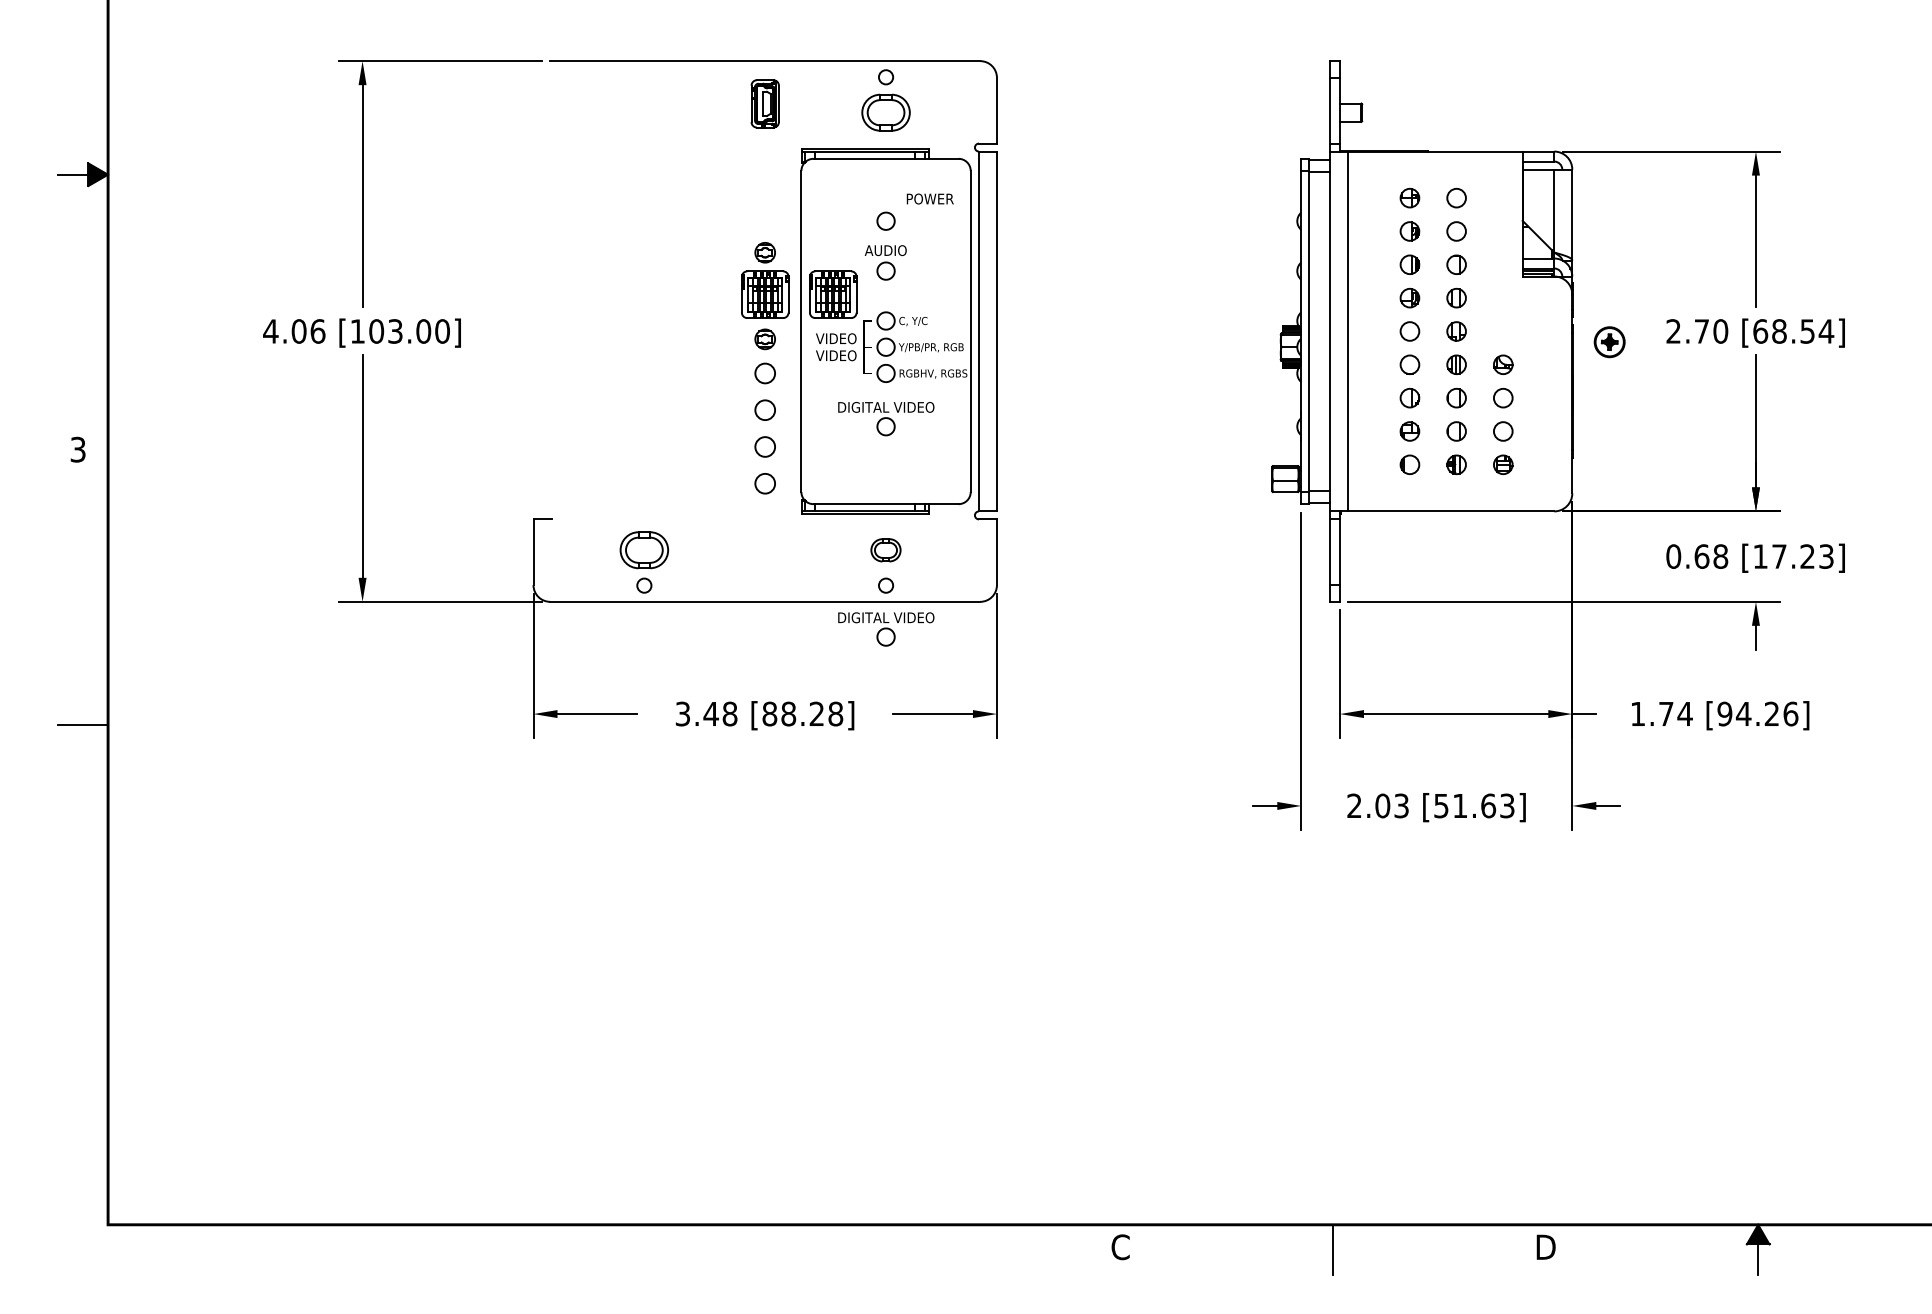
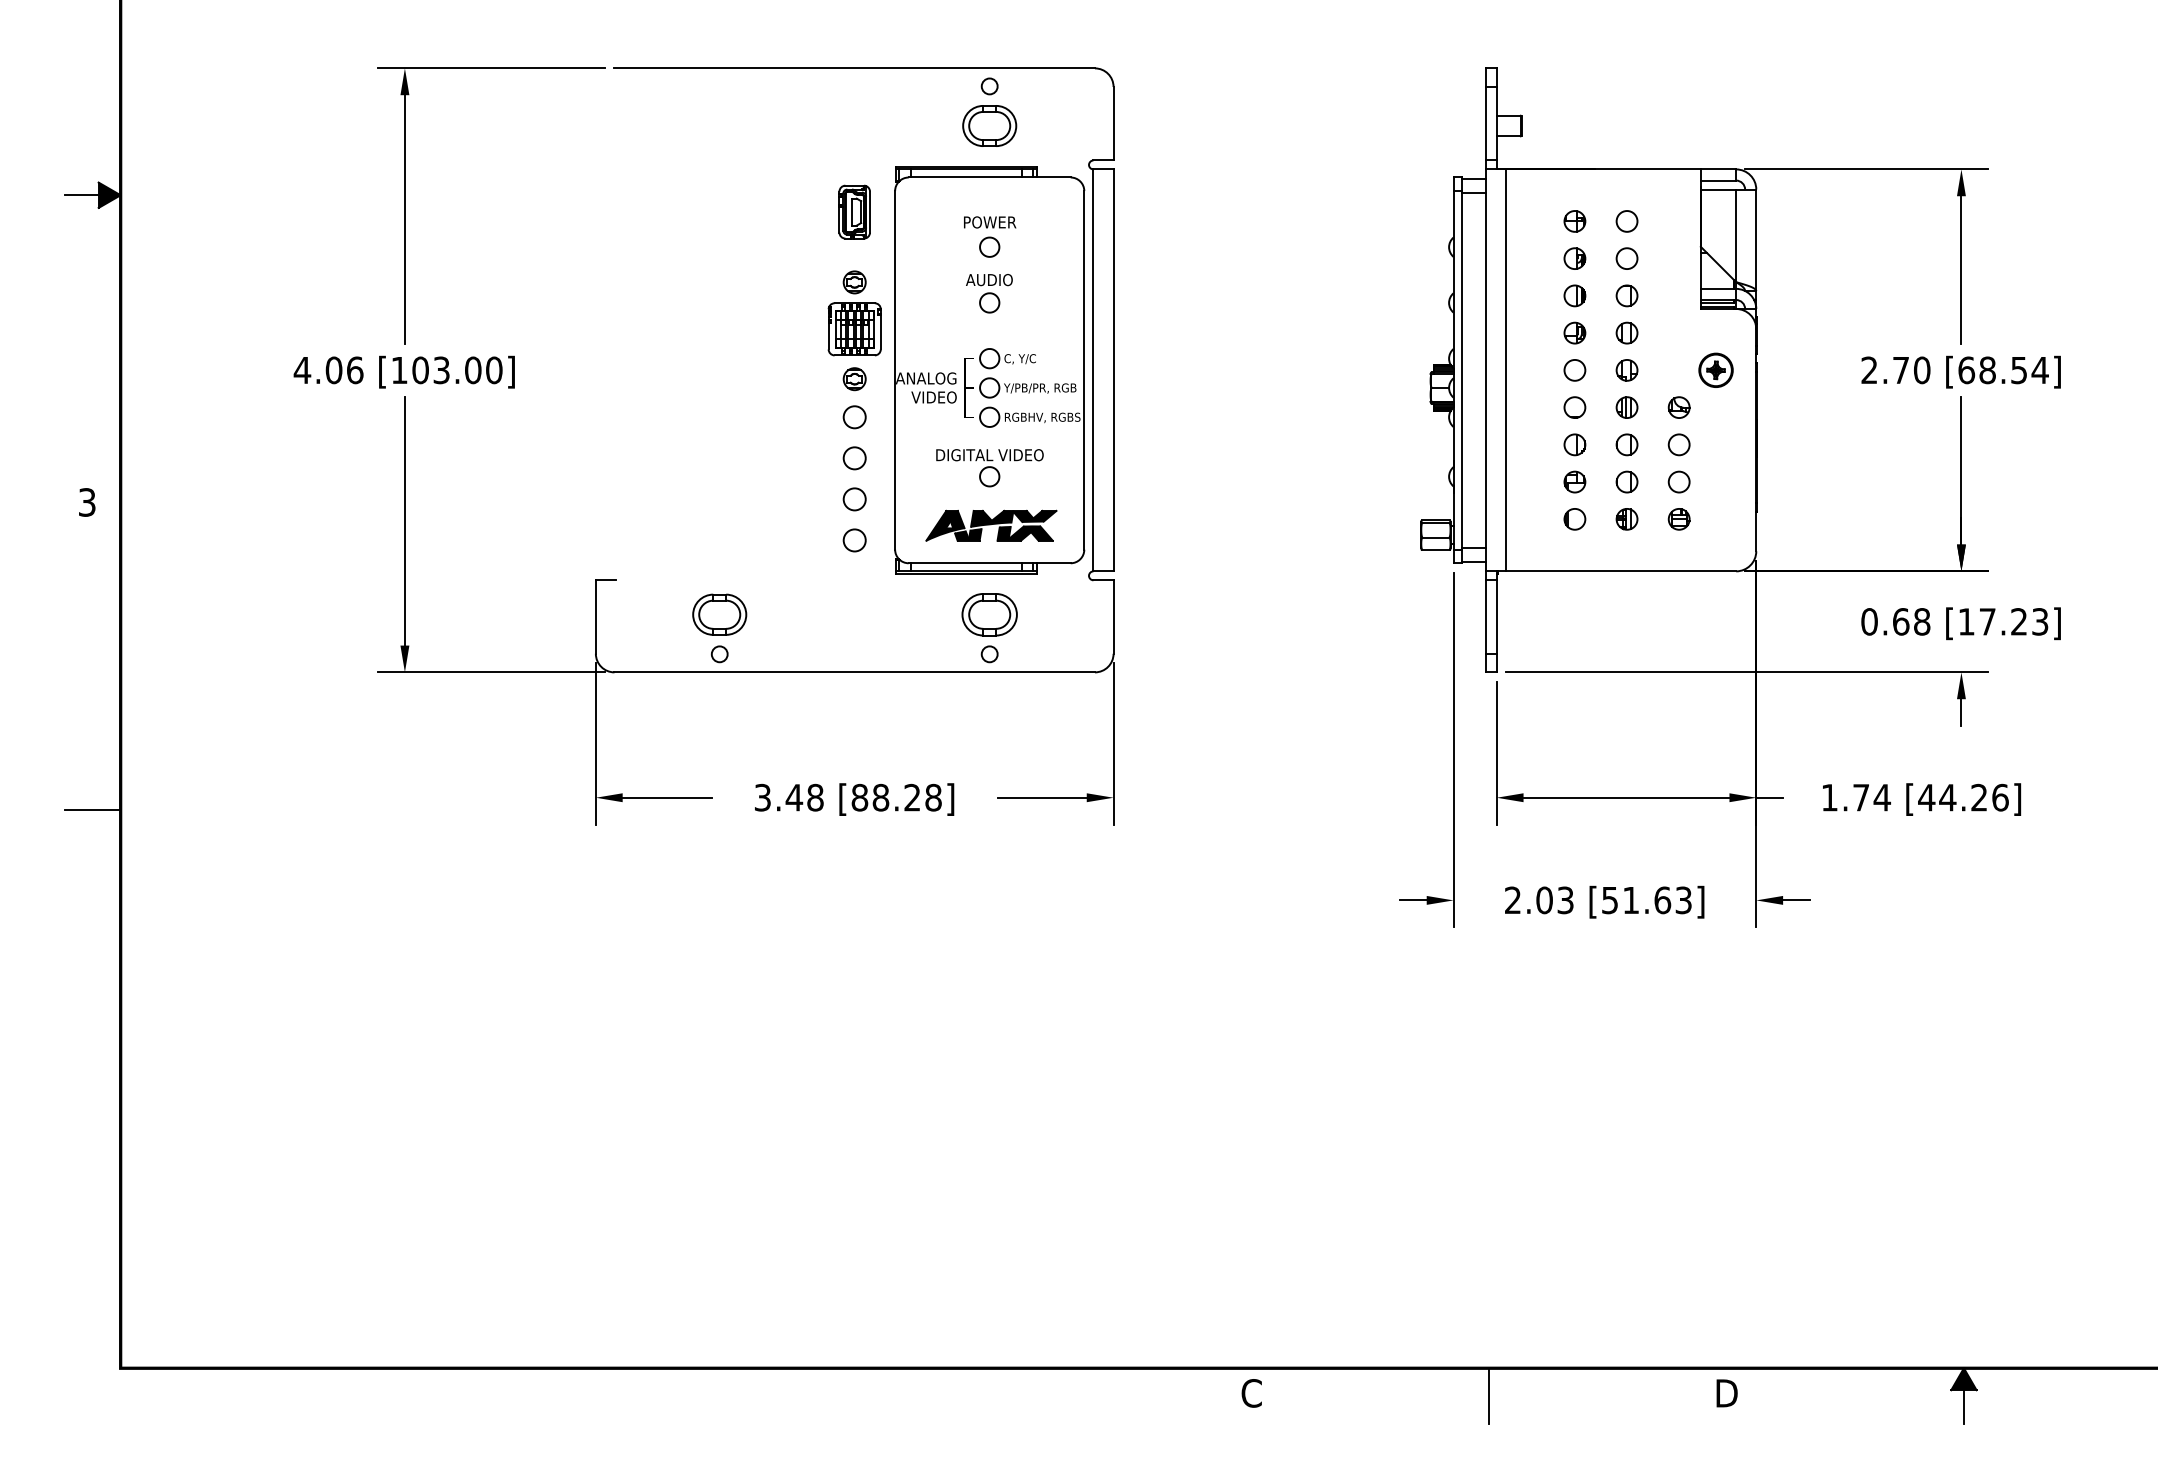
part: (765, 103) -> (854, 211), moved
text: (930, 199) -> (990, 222), moved
part: (833, 294) -> (930, 329), removed
text: (829, 338) -> (926, 378), VIDEO -> ANALOG
part: (1609, 341) -> (1715, 369), moved
part: (887, 470) -> (991, 525), added
part: (885, 550) -> (989, 614), size x1.67
part: (885, 629) -> (989, 703), removed
text: (1724, 713) -> (1926, 797), [94.26] -> [44.26]

